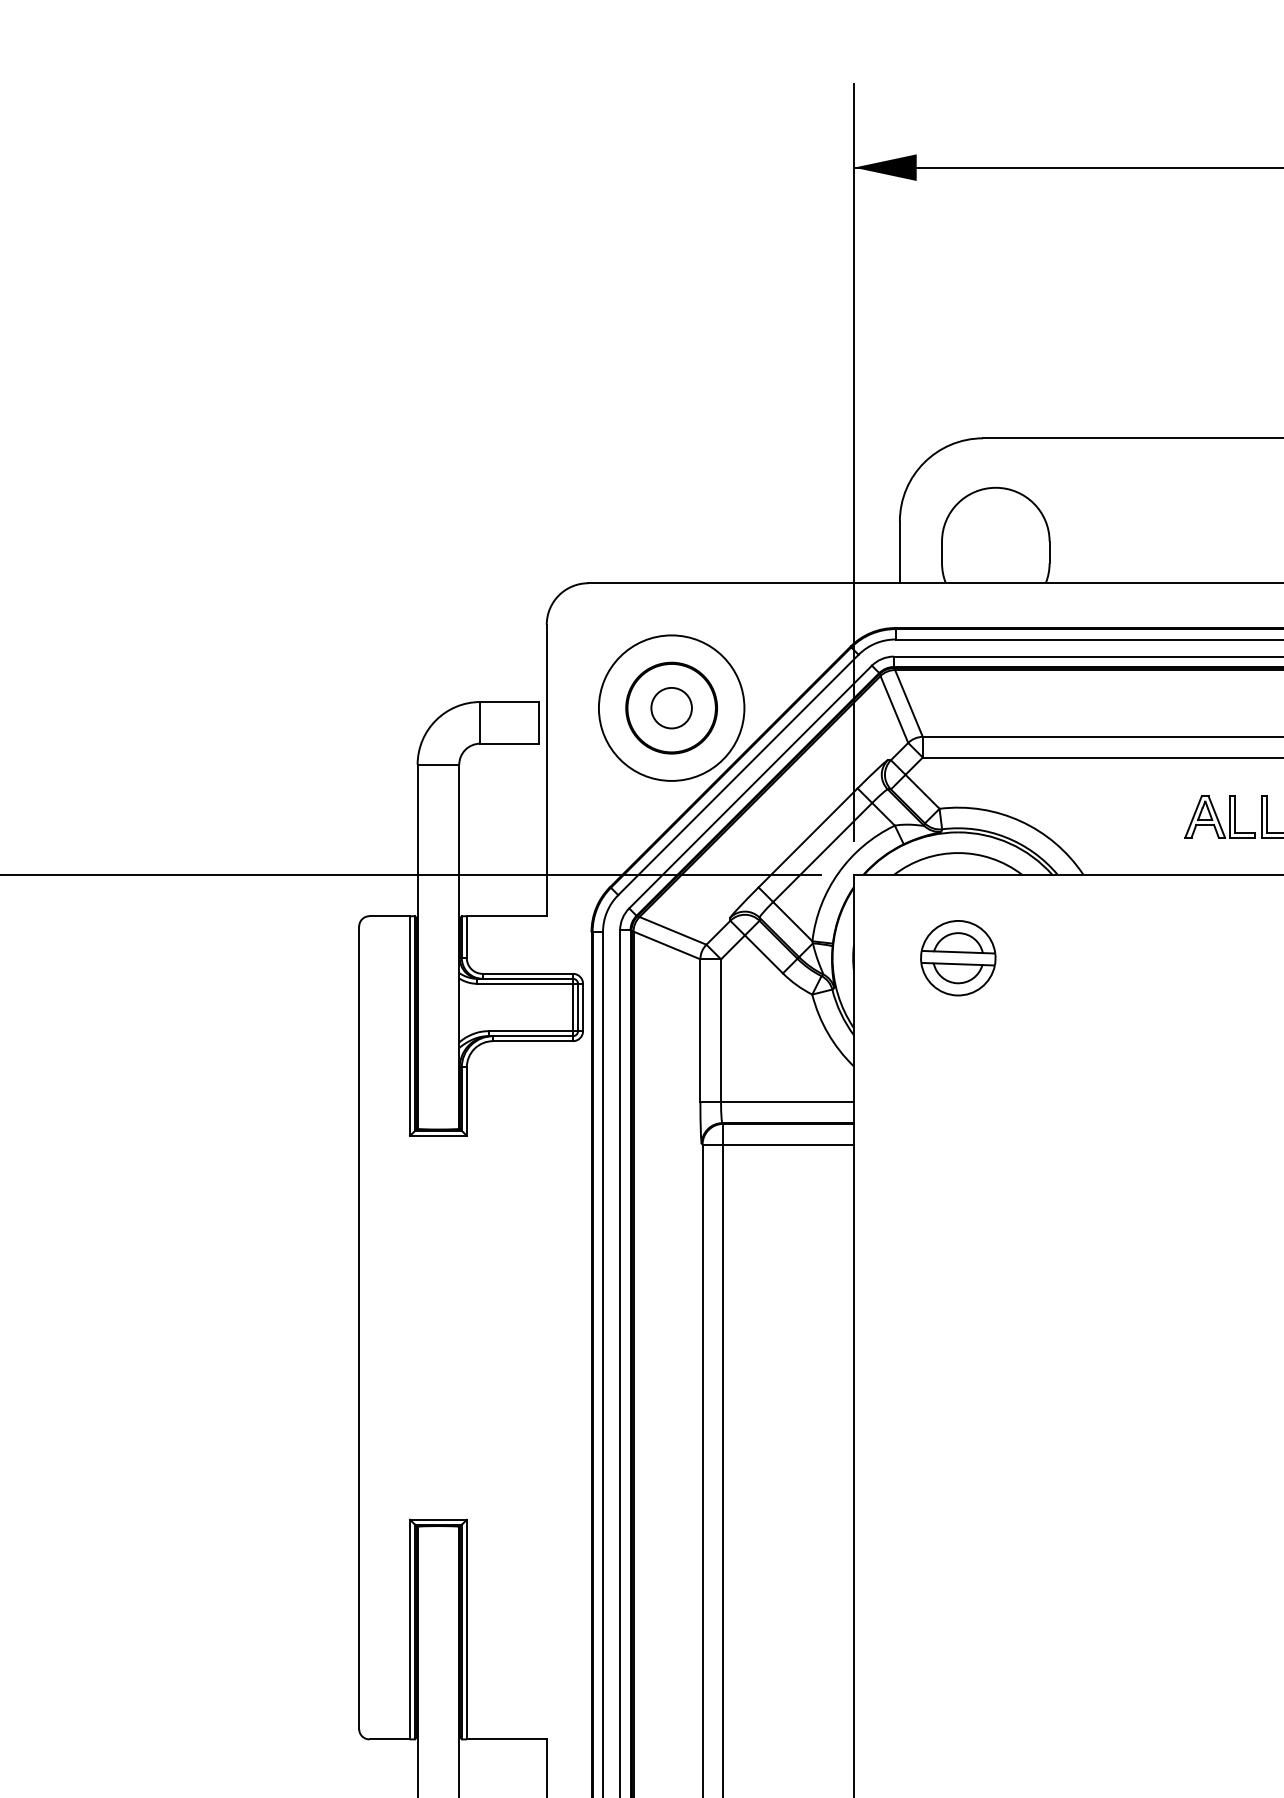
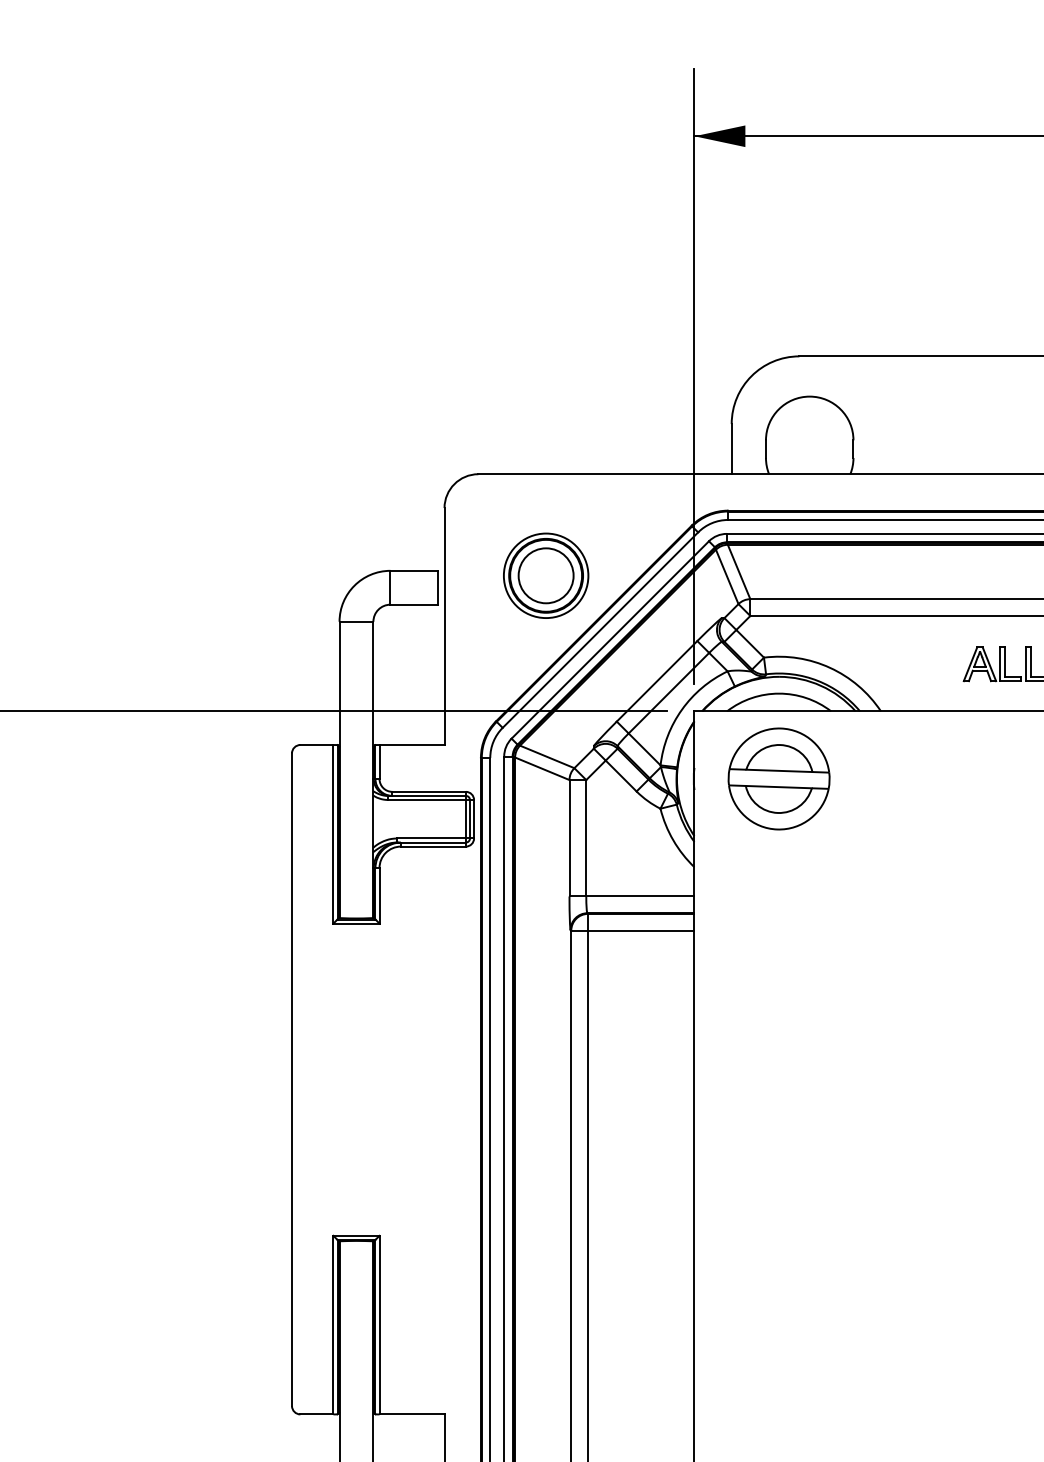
circle: (671, 707) -> (545, 575), size x1.67
circle: (671, 708) -> (545, 576), size x0.71
part: (958, 958) -> (779, 779), size x1.67

